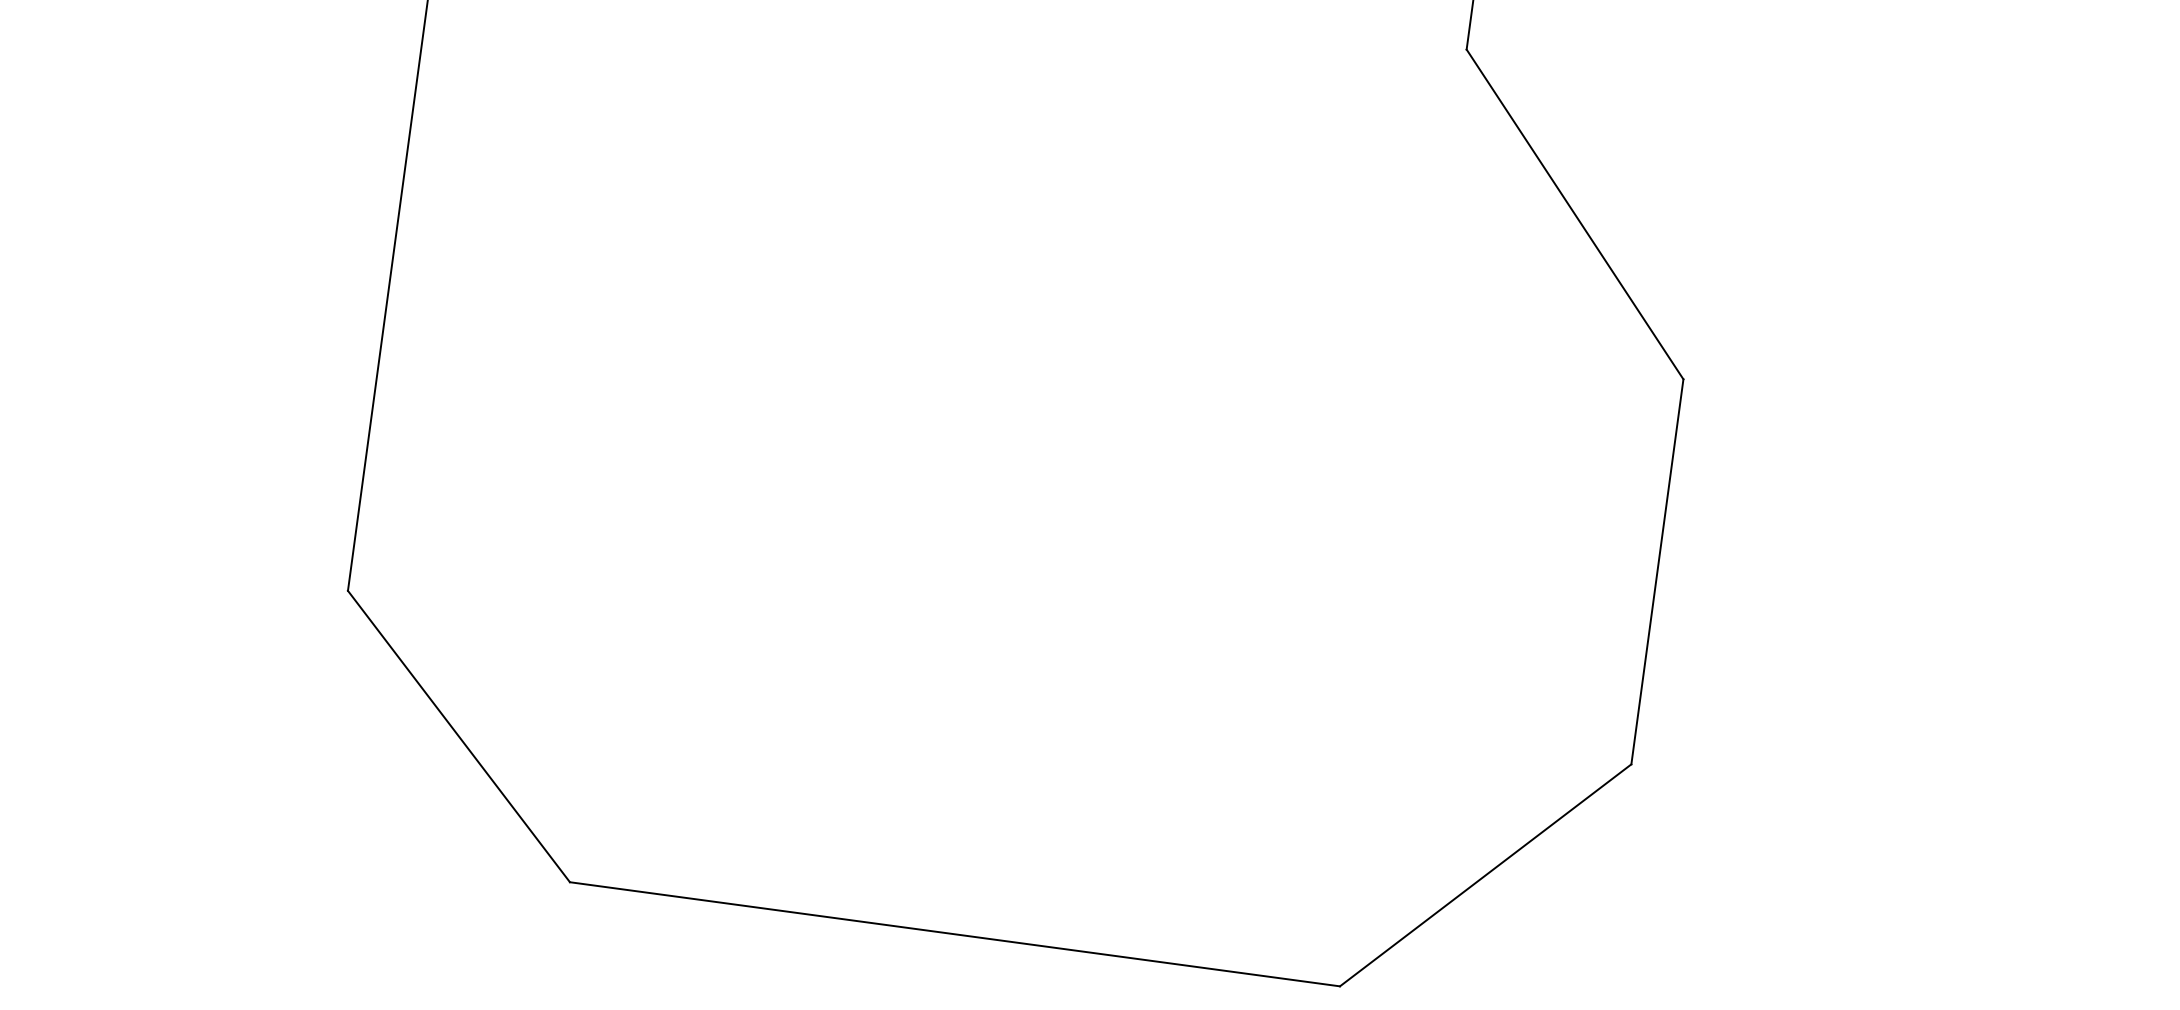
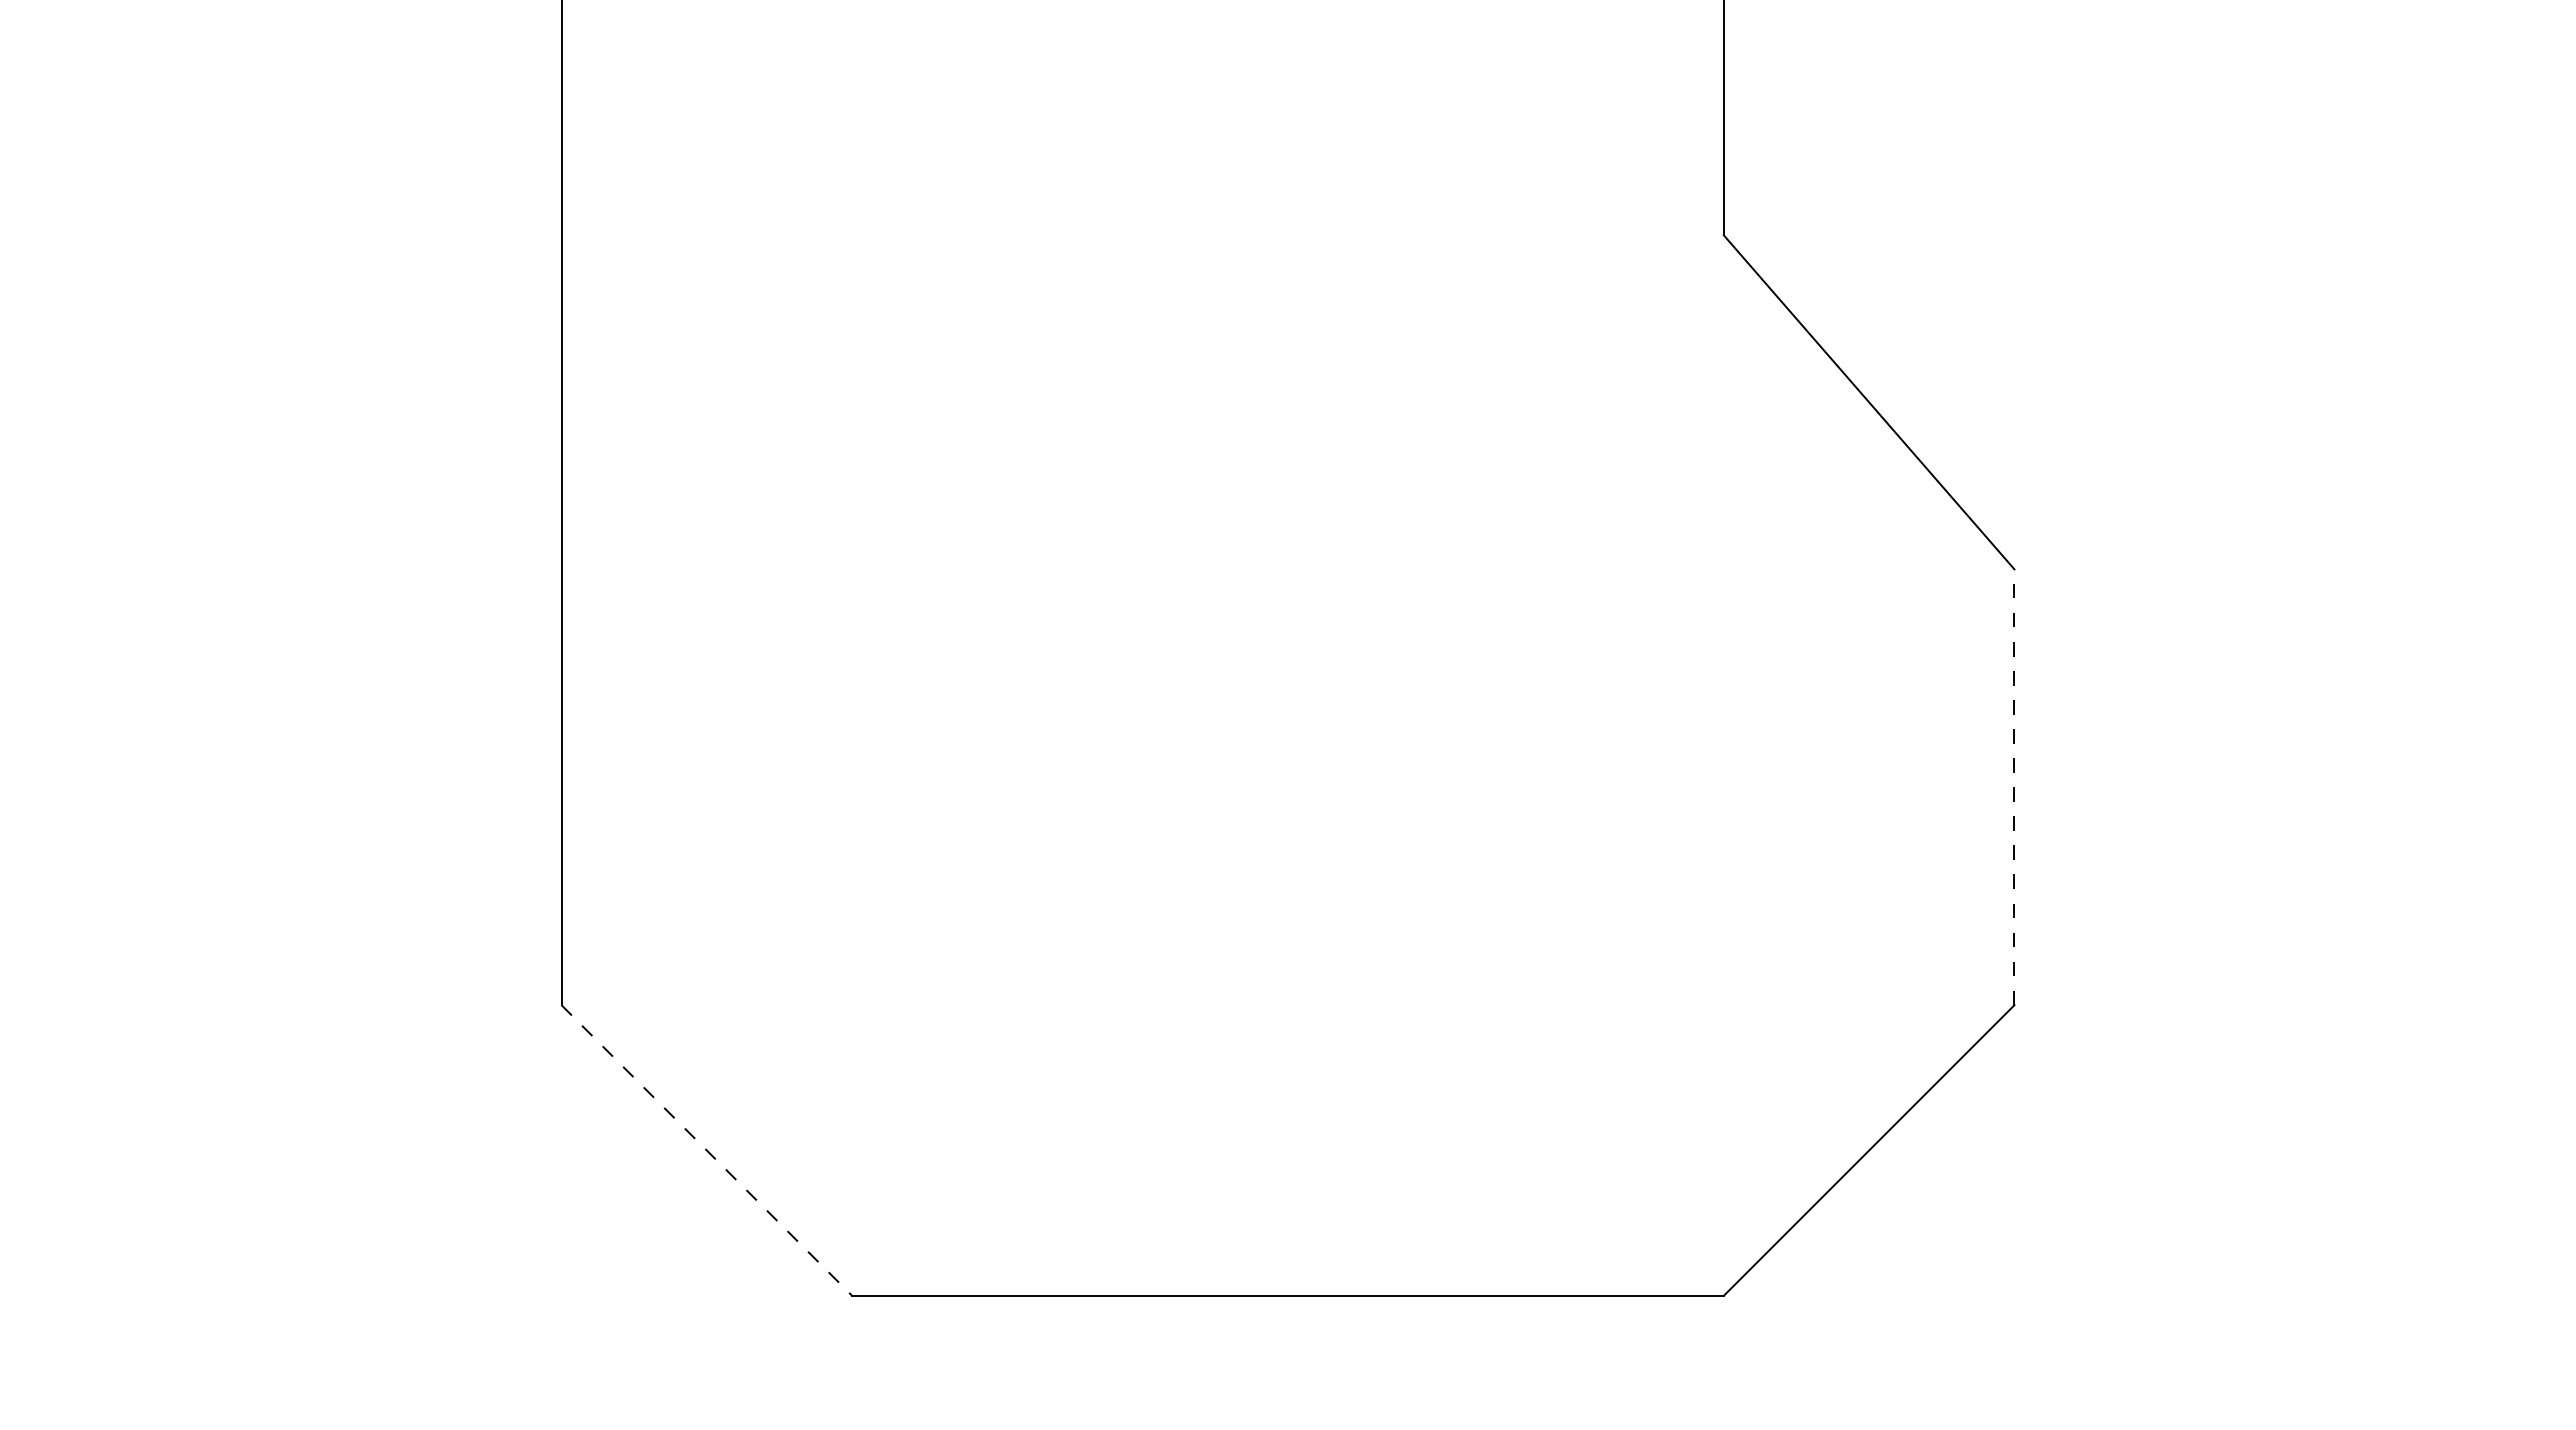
line: (1657, 572) -> (2014, 787), solid -> dashed
line: (459, 736) -> (707, 1150), solid -> dashed

